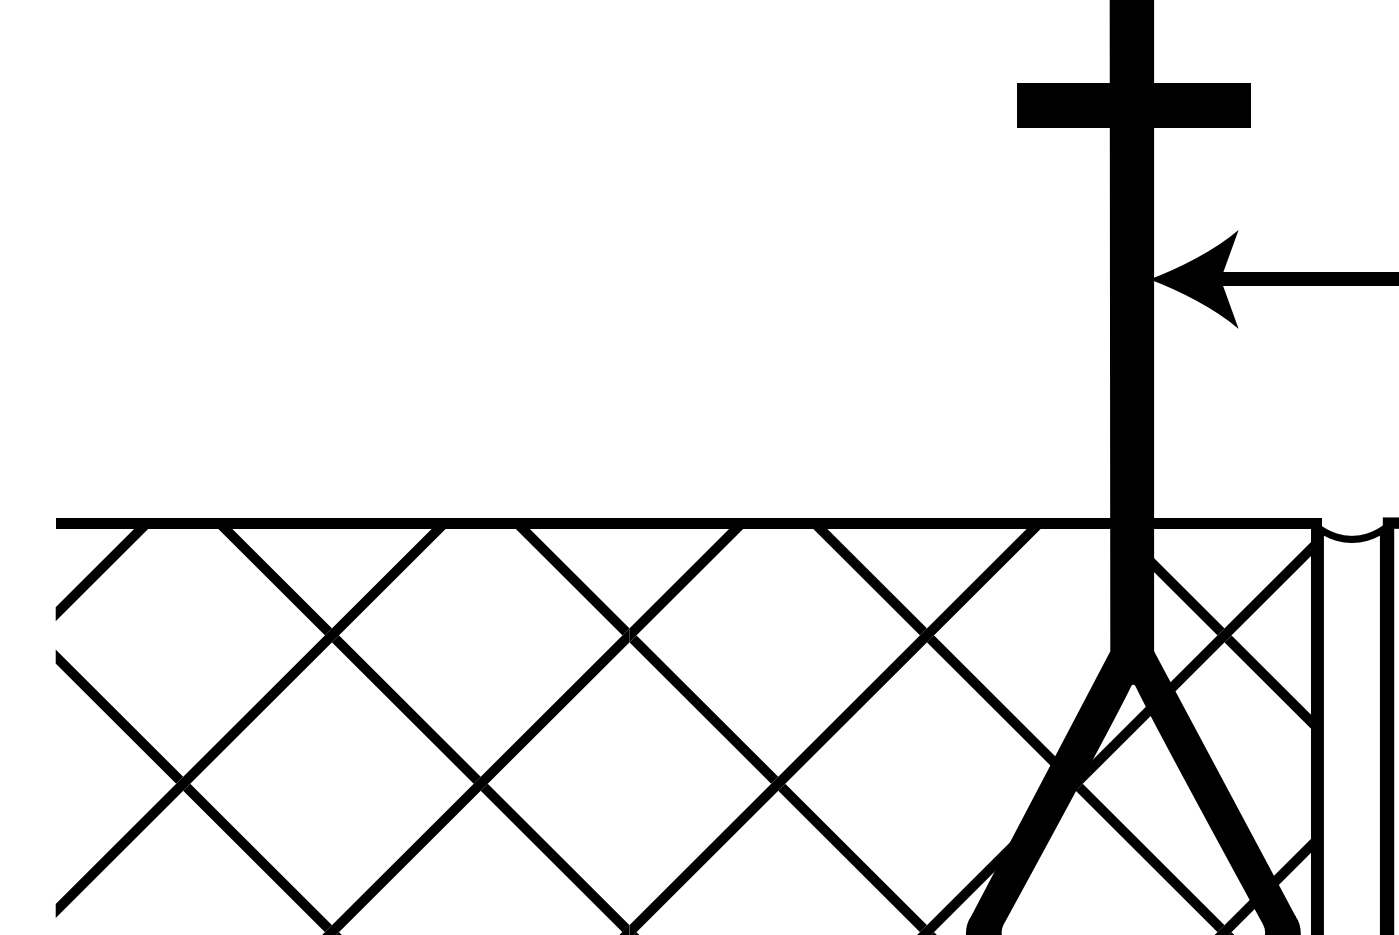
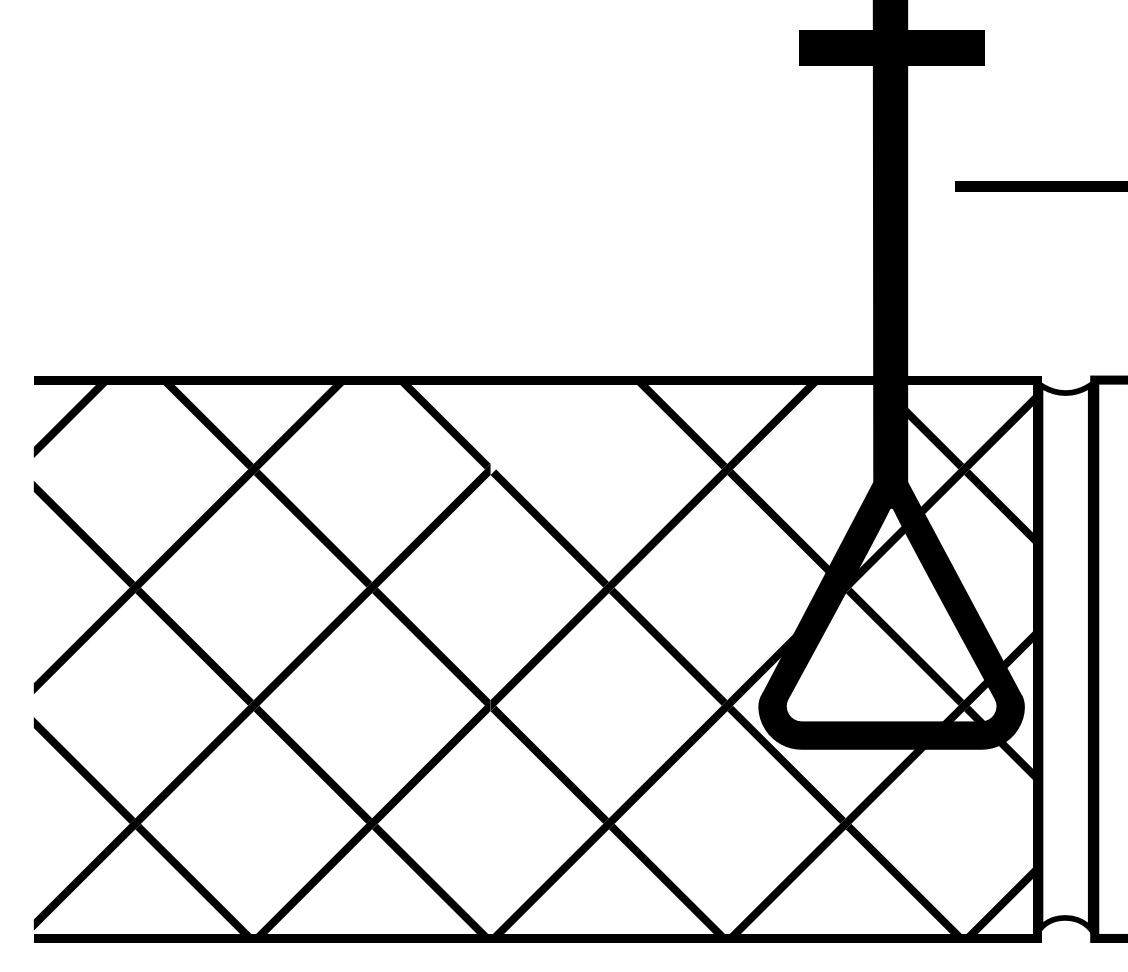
fill: (1193, 278) -> (939, 185), removed
fill: (688, 582) -> (537, 427), removed

